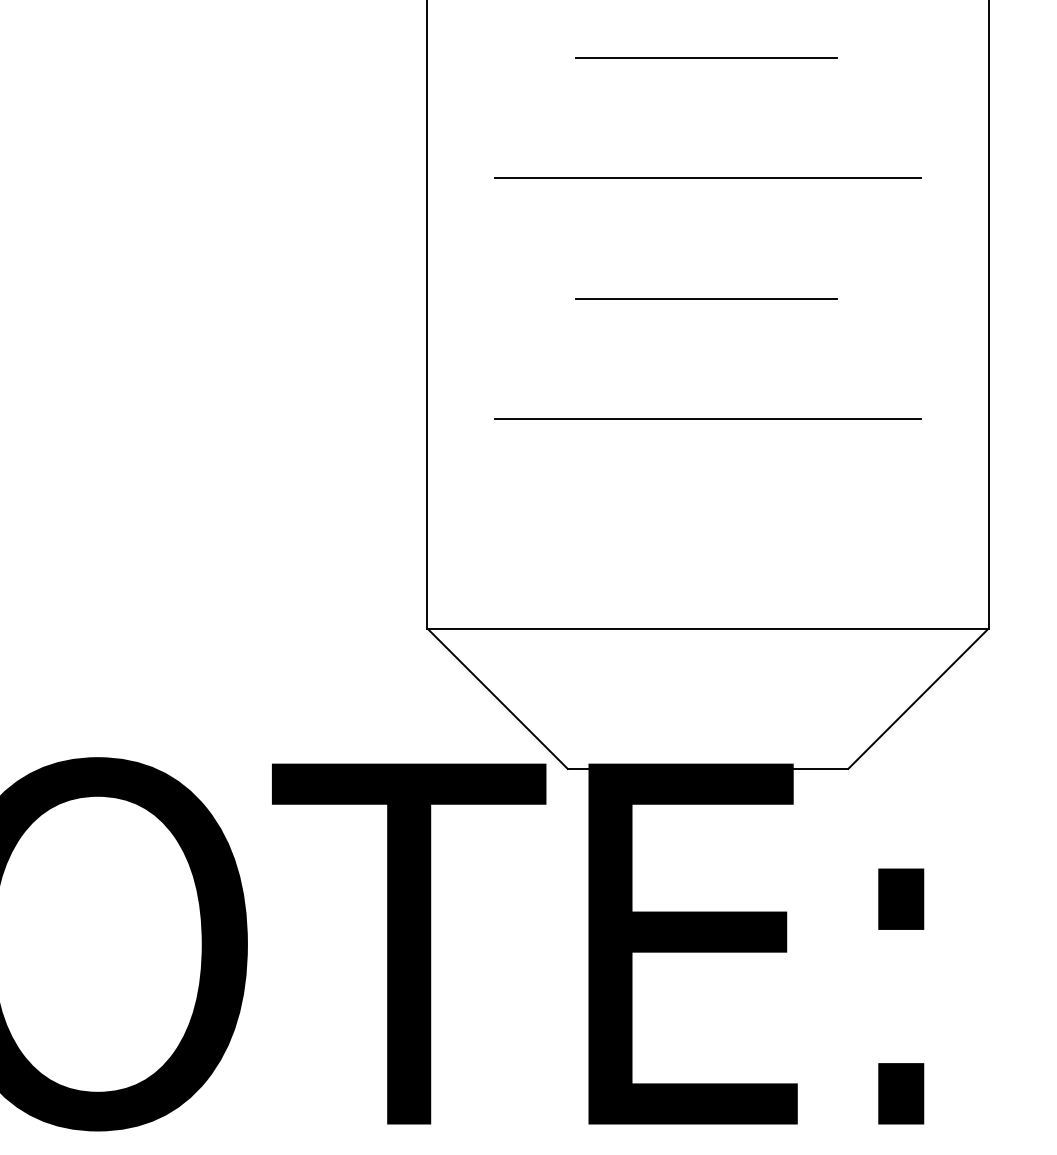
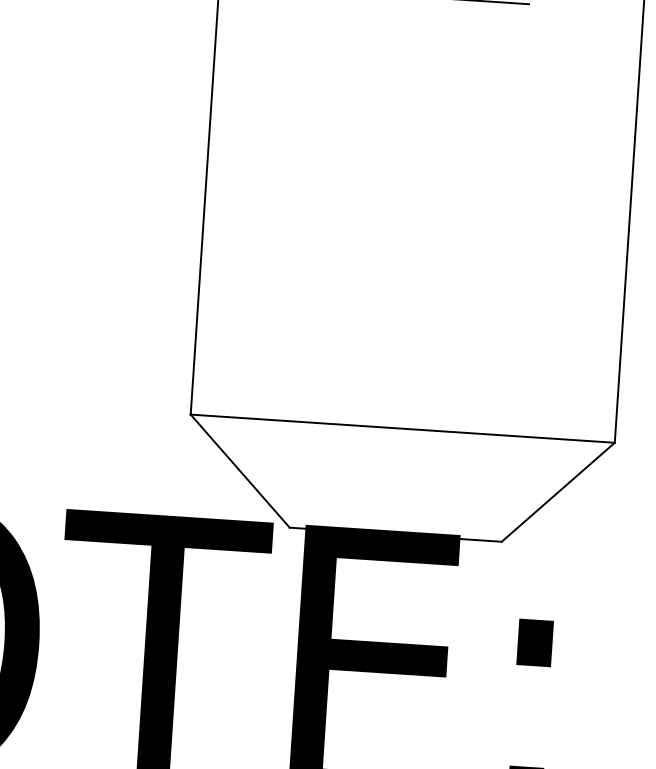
line: (707, 178) -> (424, 88), removed
line: (706, 298) -> (418, 179), removed
line: (707, 418) -> (412, 270), removed

